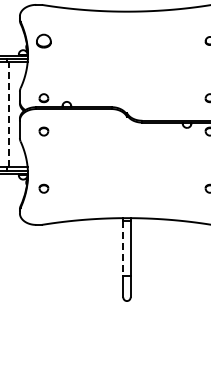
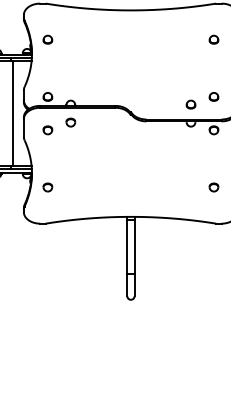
part: (43, 40) -> (47, 39), size x0.62
part: (186, 105) -> (190, 104), added
line: (9, 114) -> (13, 113), dashed -> solid
part: (66, 123) -> (70, 122), added
line: (123, 248) -> (127, 247), dashed -> solid

